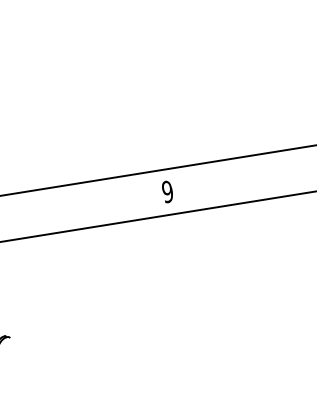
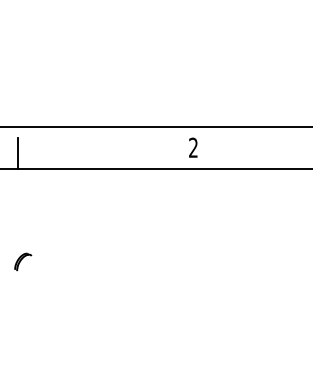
text: (166, 191) -> (192, 147), 9 -> 2

